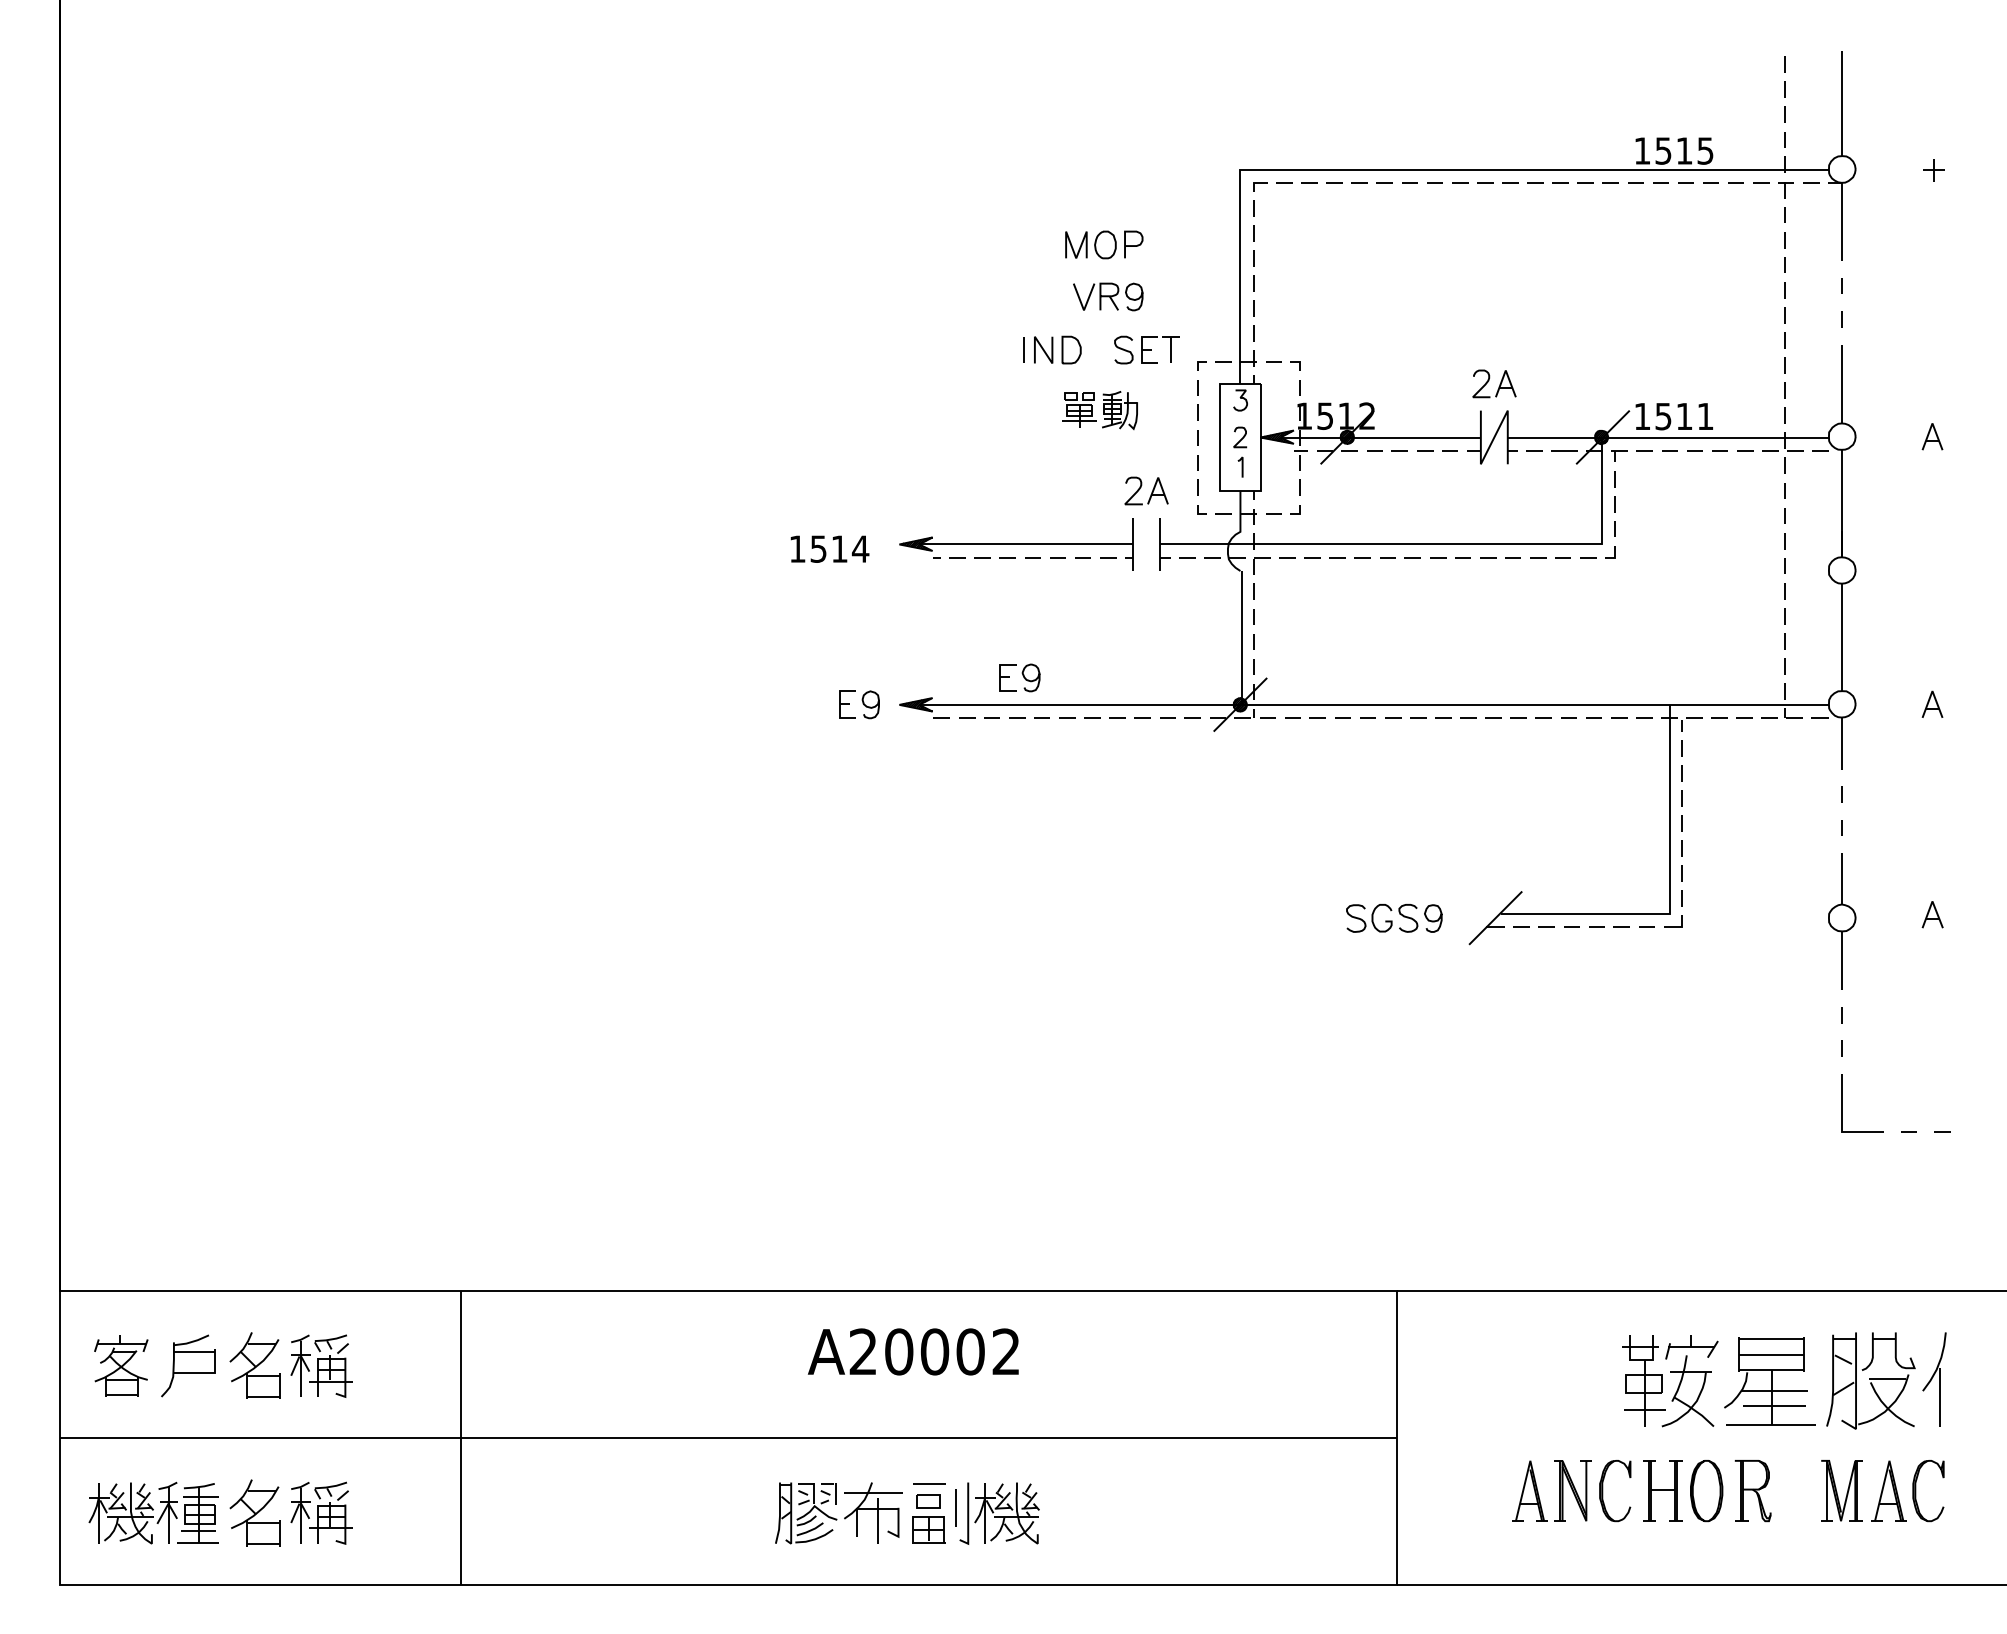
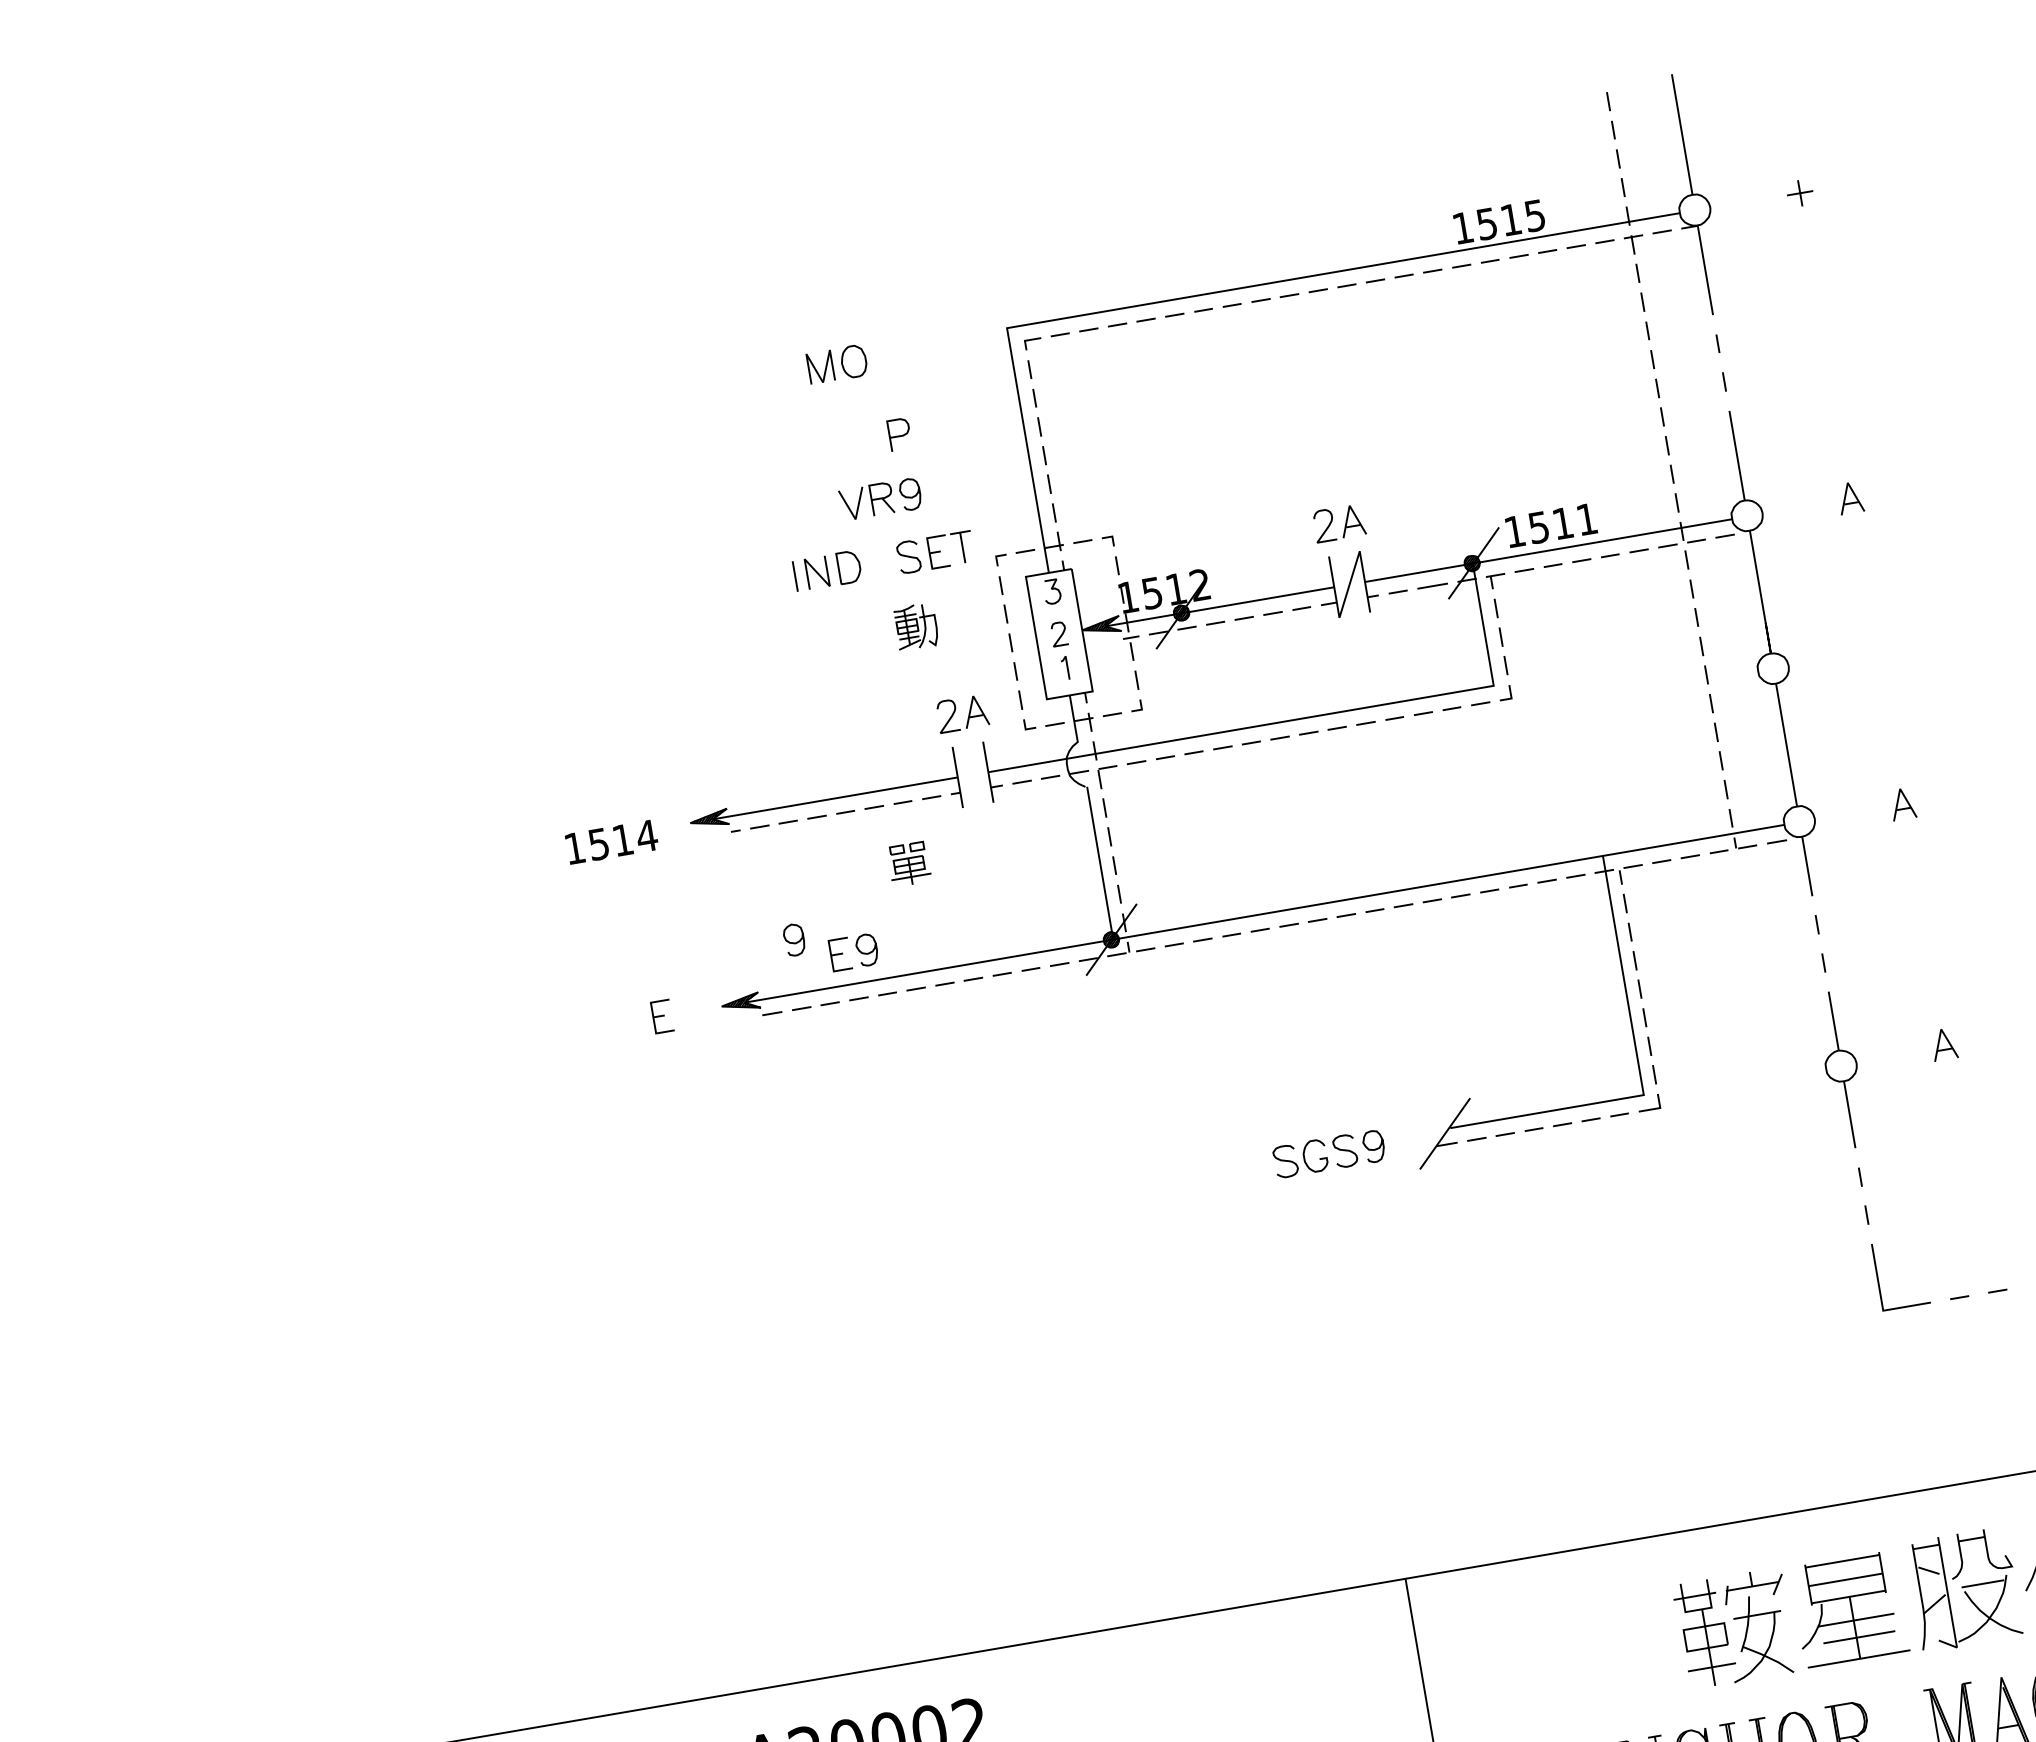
part: (1090, 244) -> (836, 363), moved
part: (1079, 409) -> (909, 863), moved
curve: (870, 706) -> (794, 941), moved

